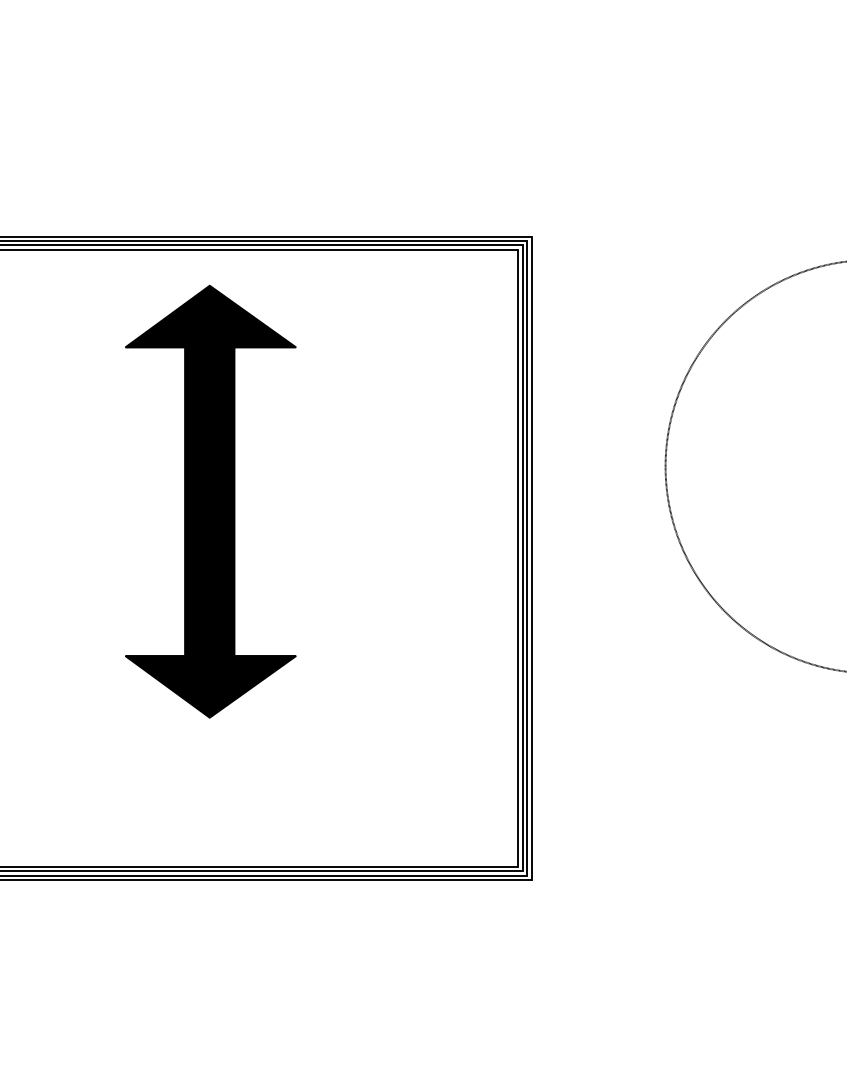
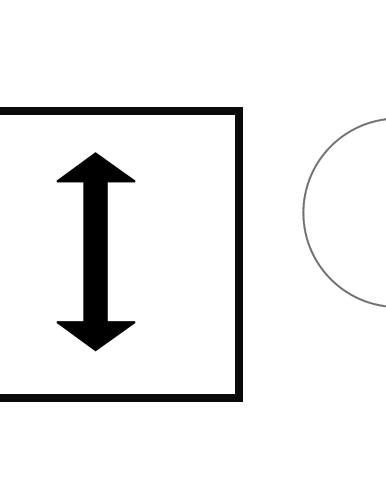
part: (209, 501) -> (95, 251), moved

